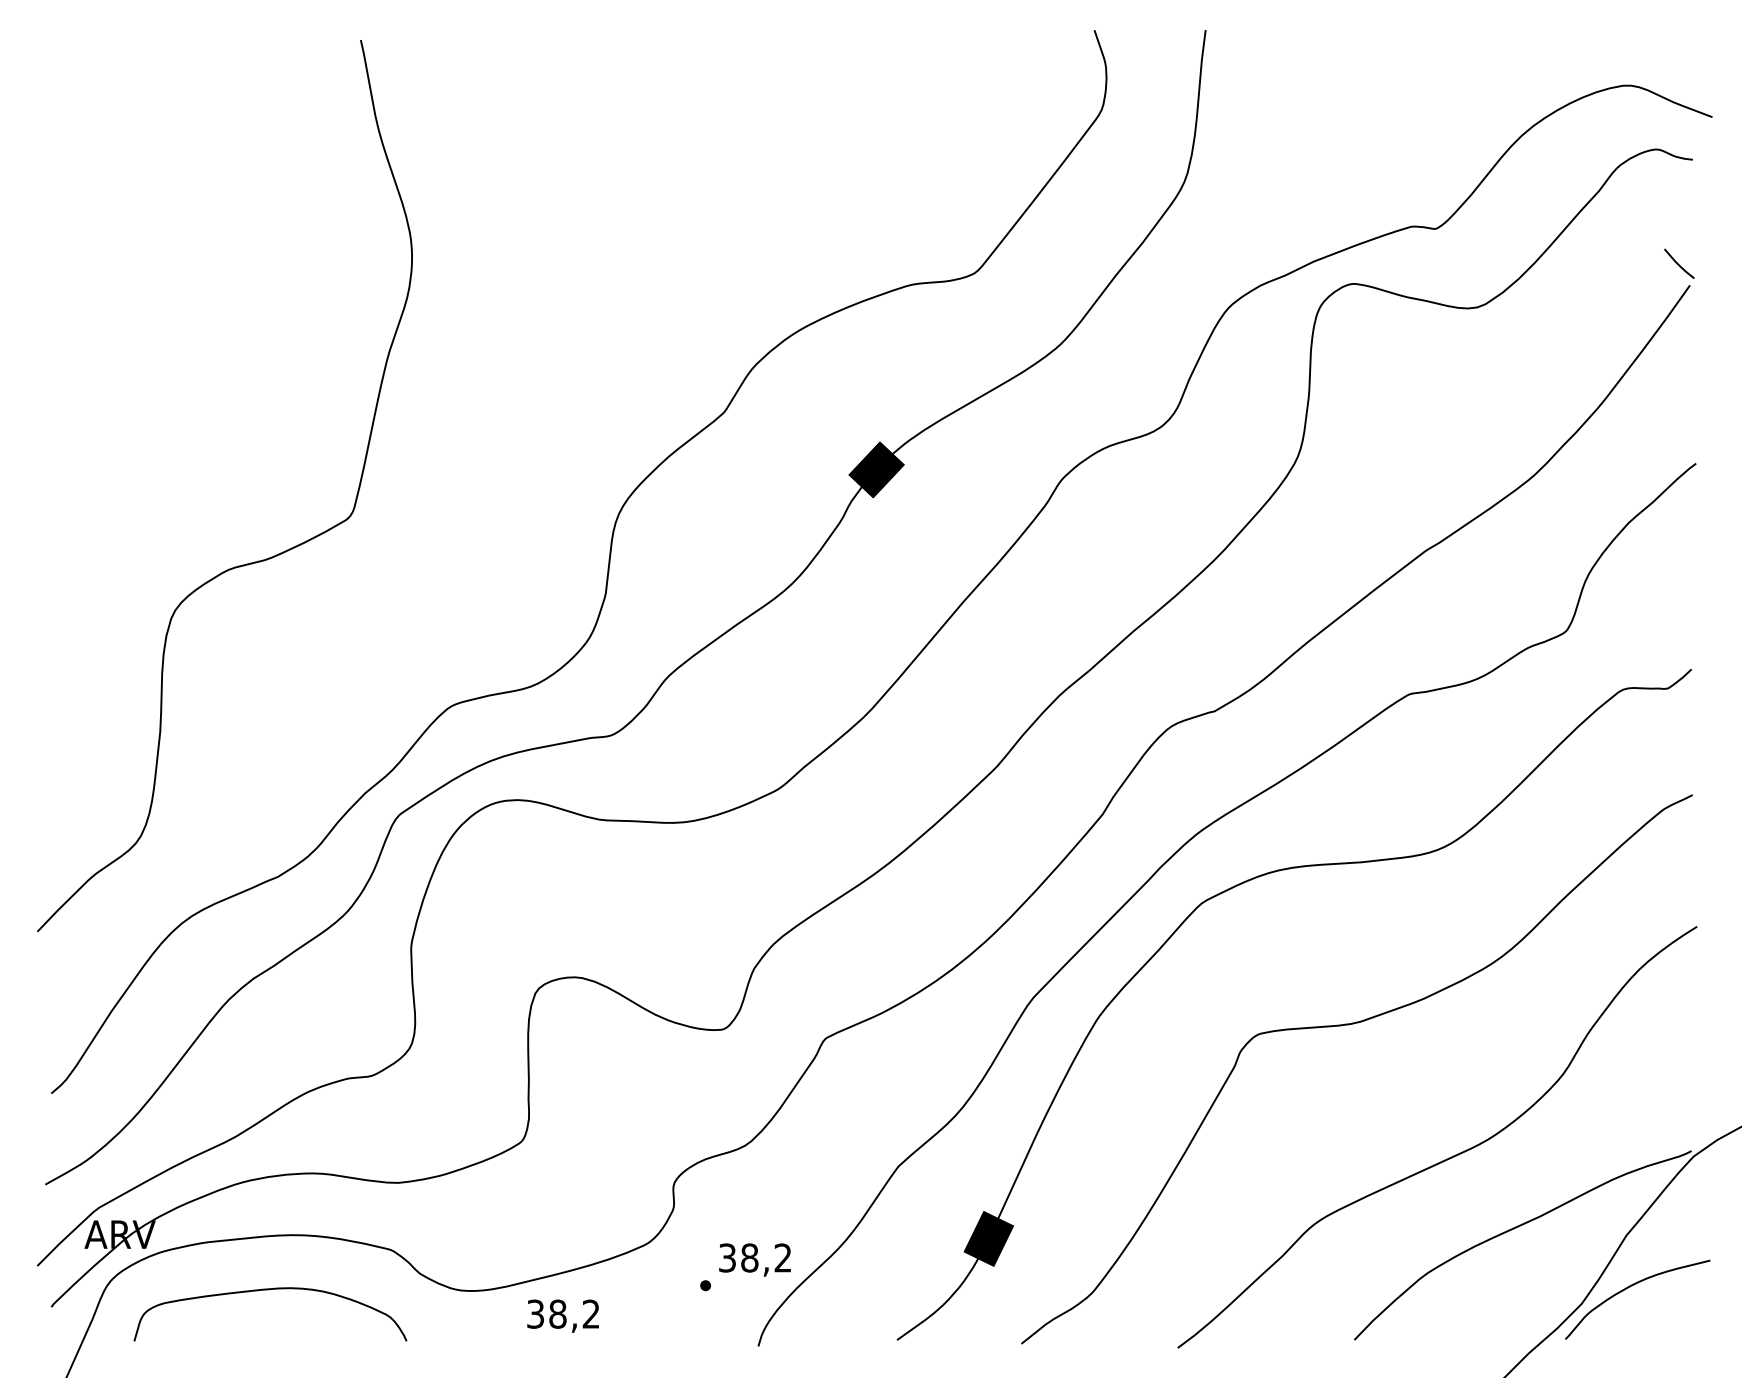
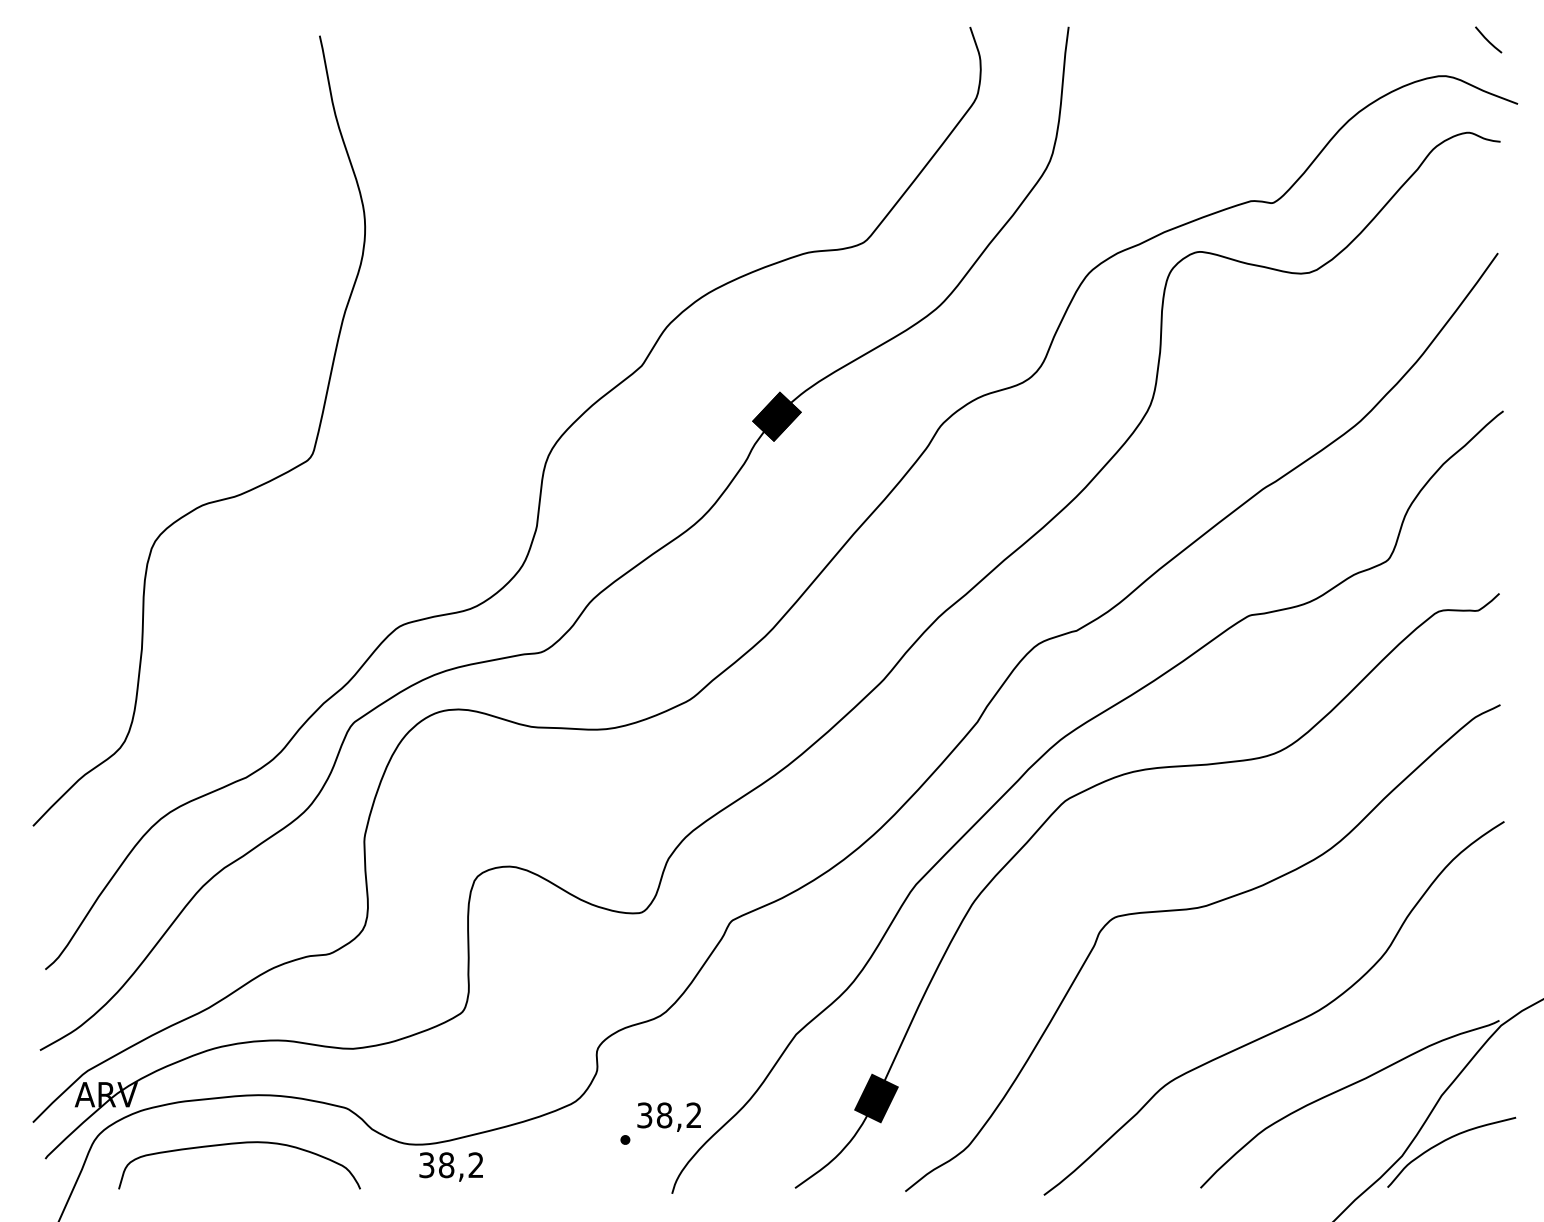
line: (1678, 263) -> (1487, 39), moved
text: (562, 1315) -> (450, 1166), moved

